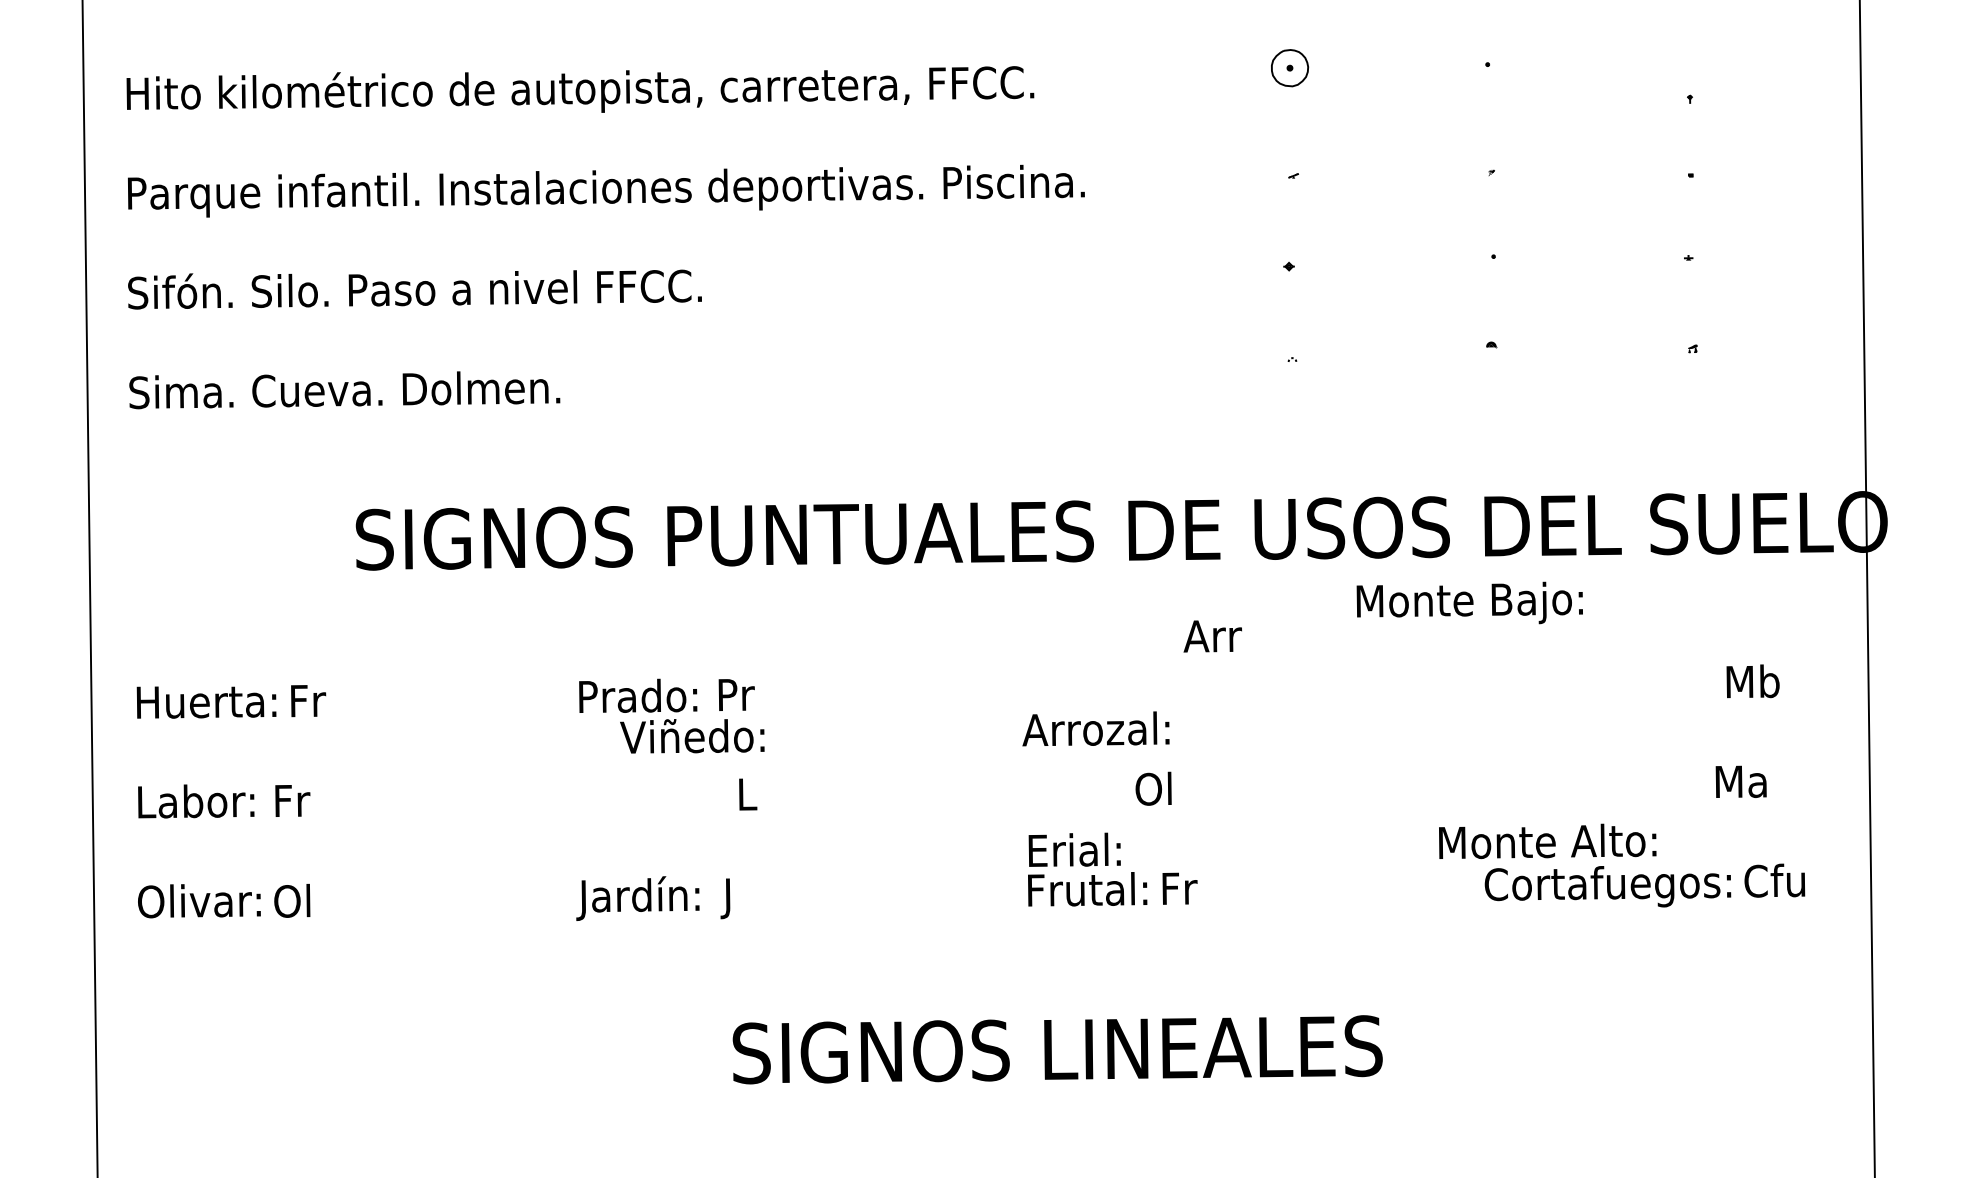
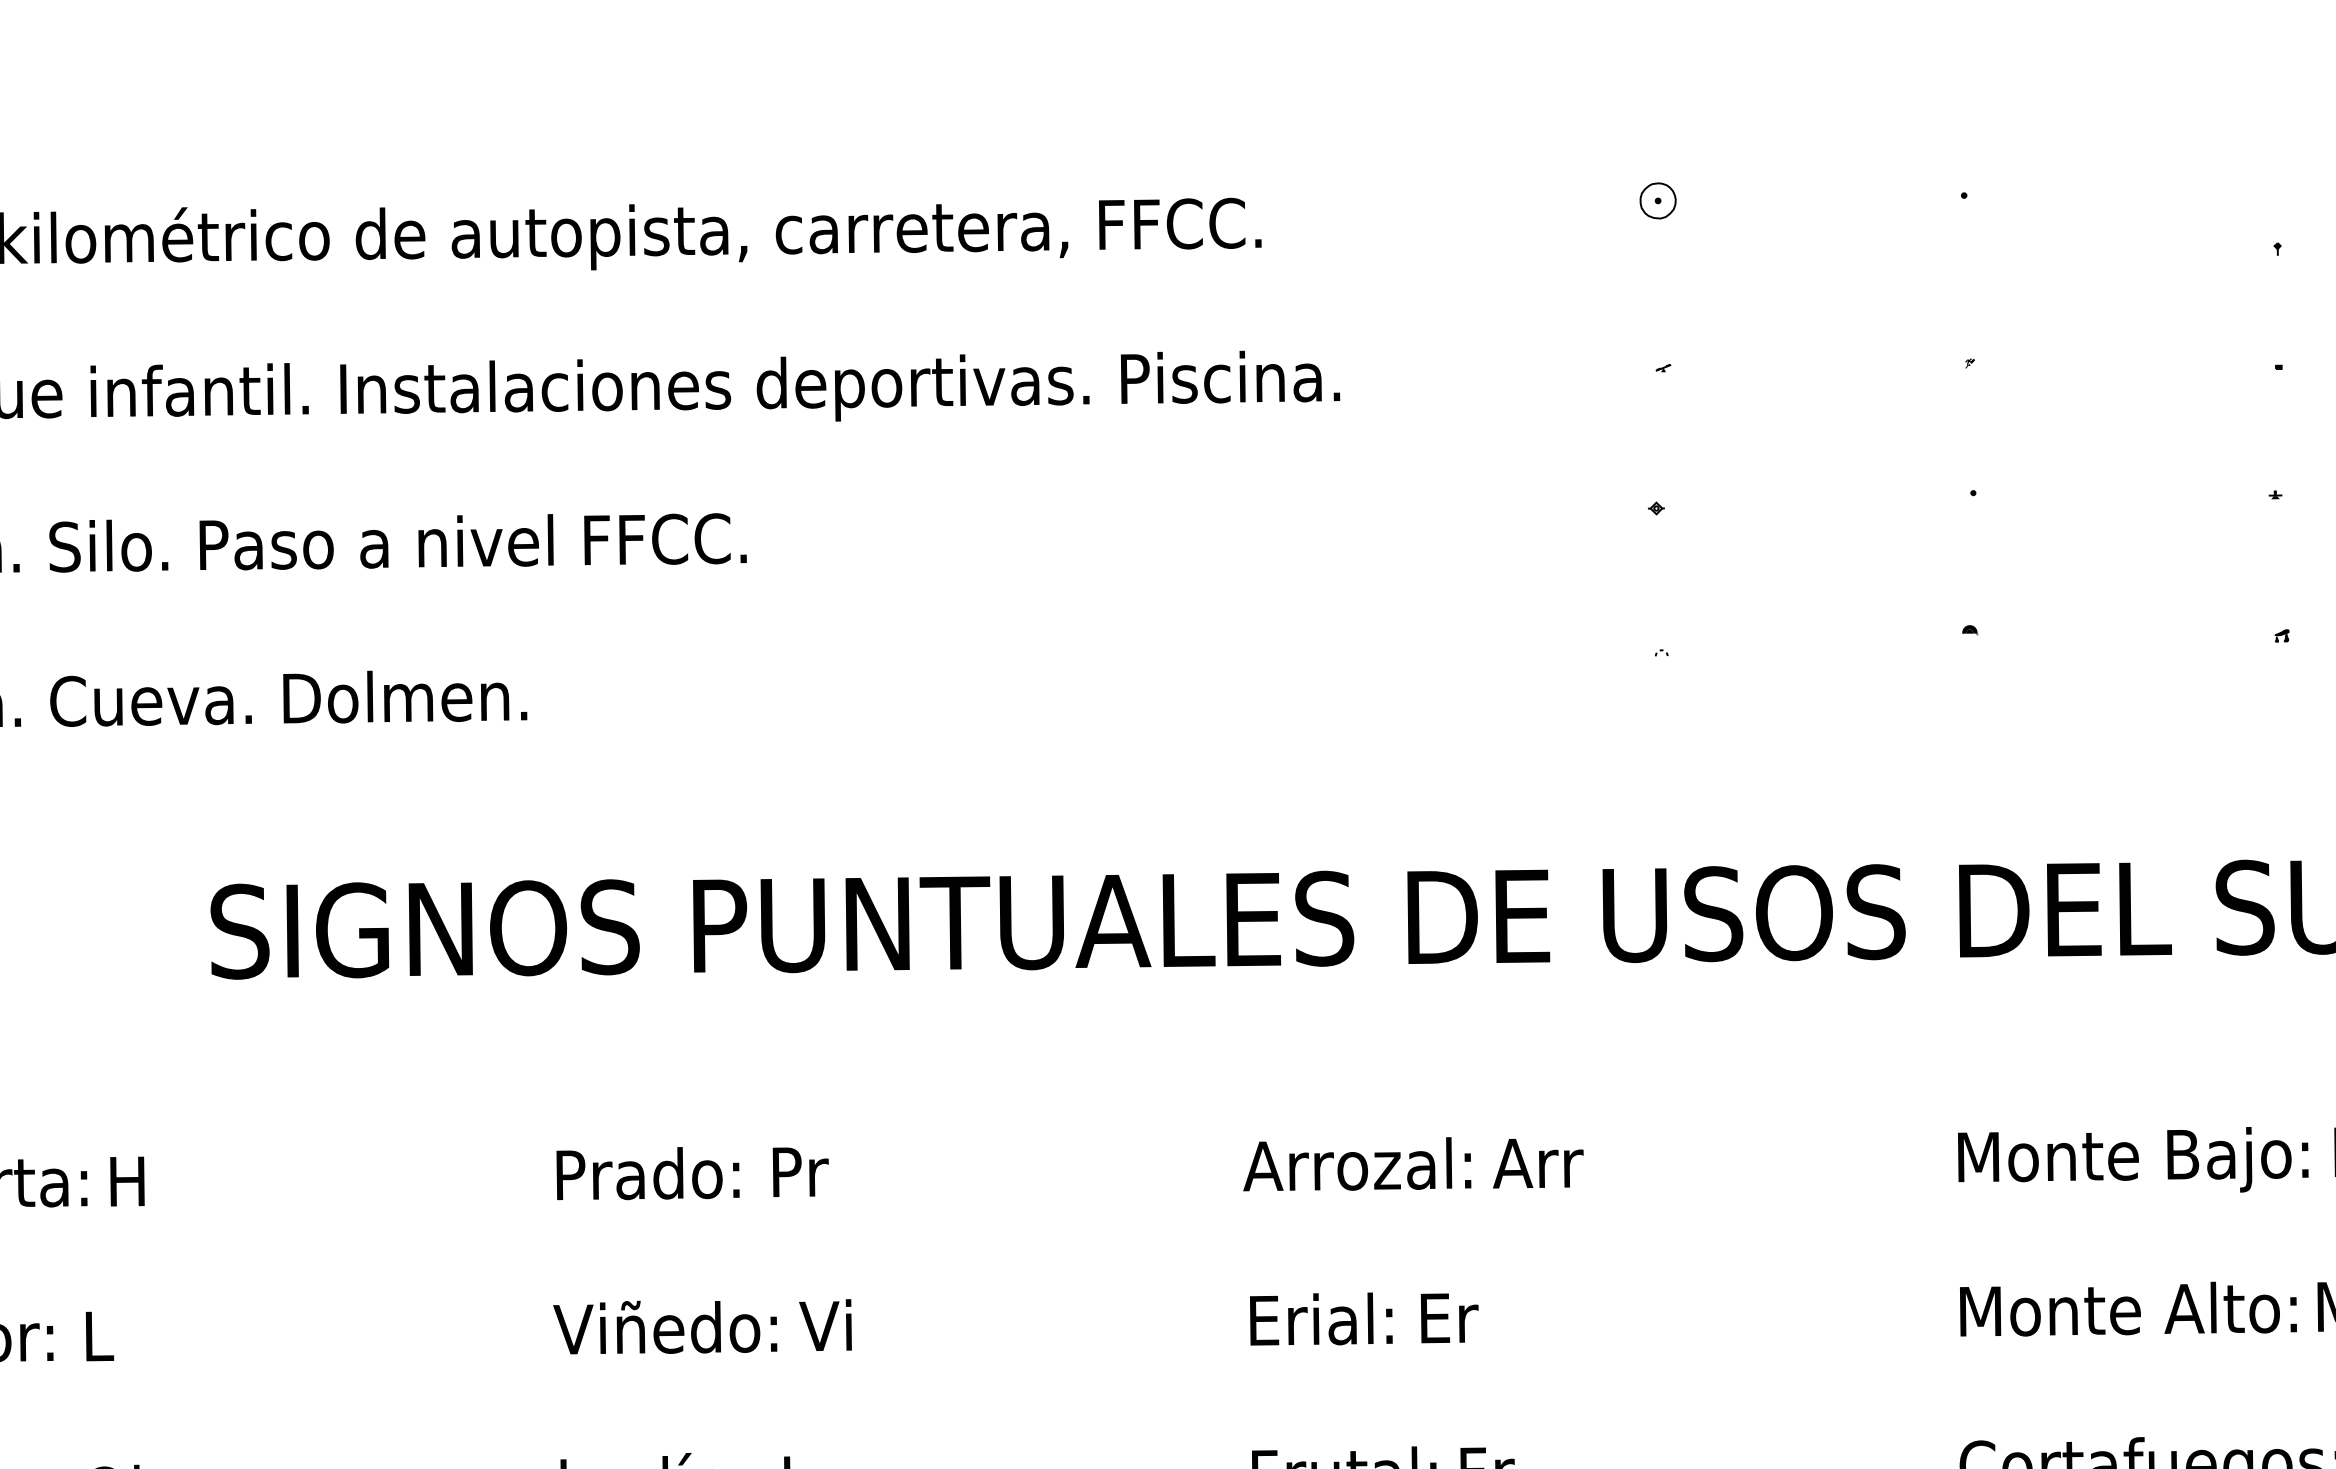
part: (1290, 67) -> (1658, 199), size x0.62
text: (1469, 602) -> (2132, 1159), moved
text: (1212, 636) -> (1537, 1163), moved
text: (310, 700) -> (140, 1180), Fr -> H
text: (1095, 728) -> (1356, 1163), moved
text: (692, 736) -> (665, 1327), moved
text: (1154, 788) -> (1447, 1317), Ol -> Er
text: (752, 793) -> (825, 1324), L -> Vi
text: (294, 800) -> (115, 1335), Fr -> L
text: (1547, 841) -> (2128, 1309), moved
text: (1074, 849) -> (1320, 1318), moved

